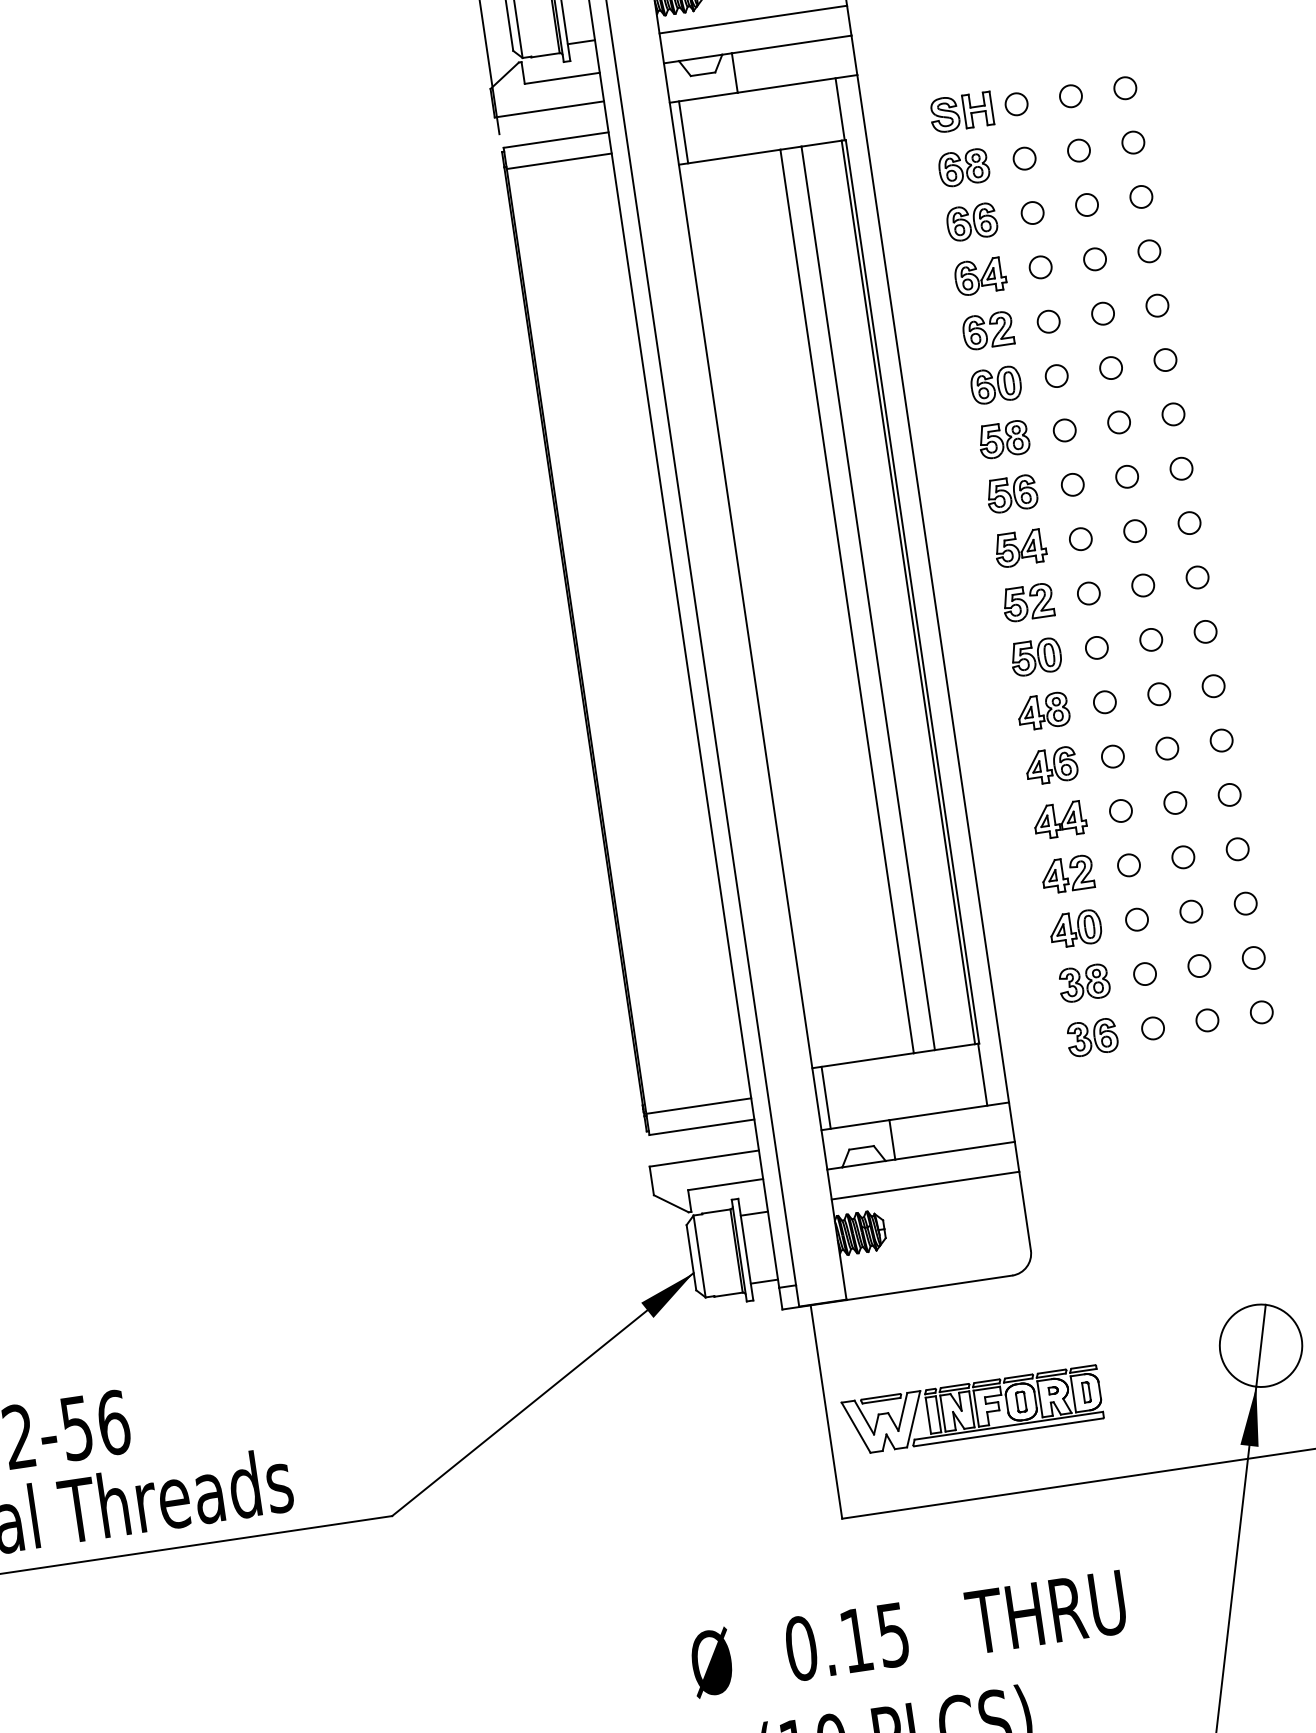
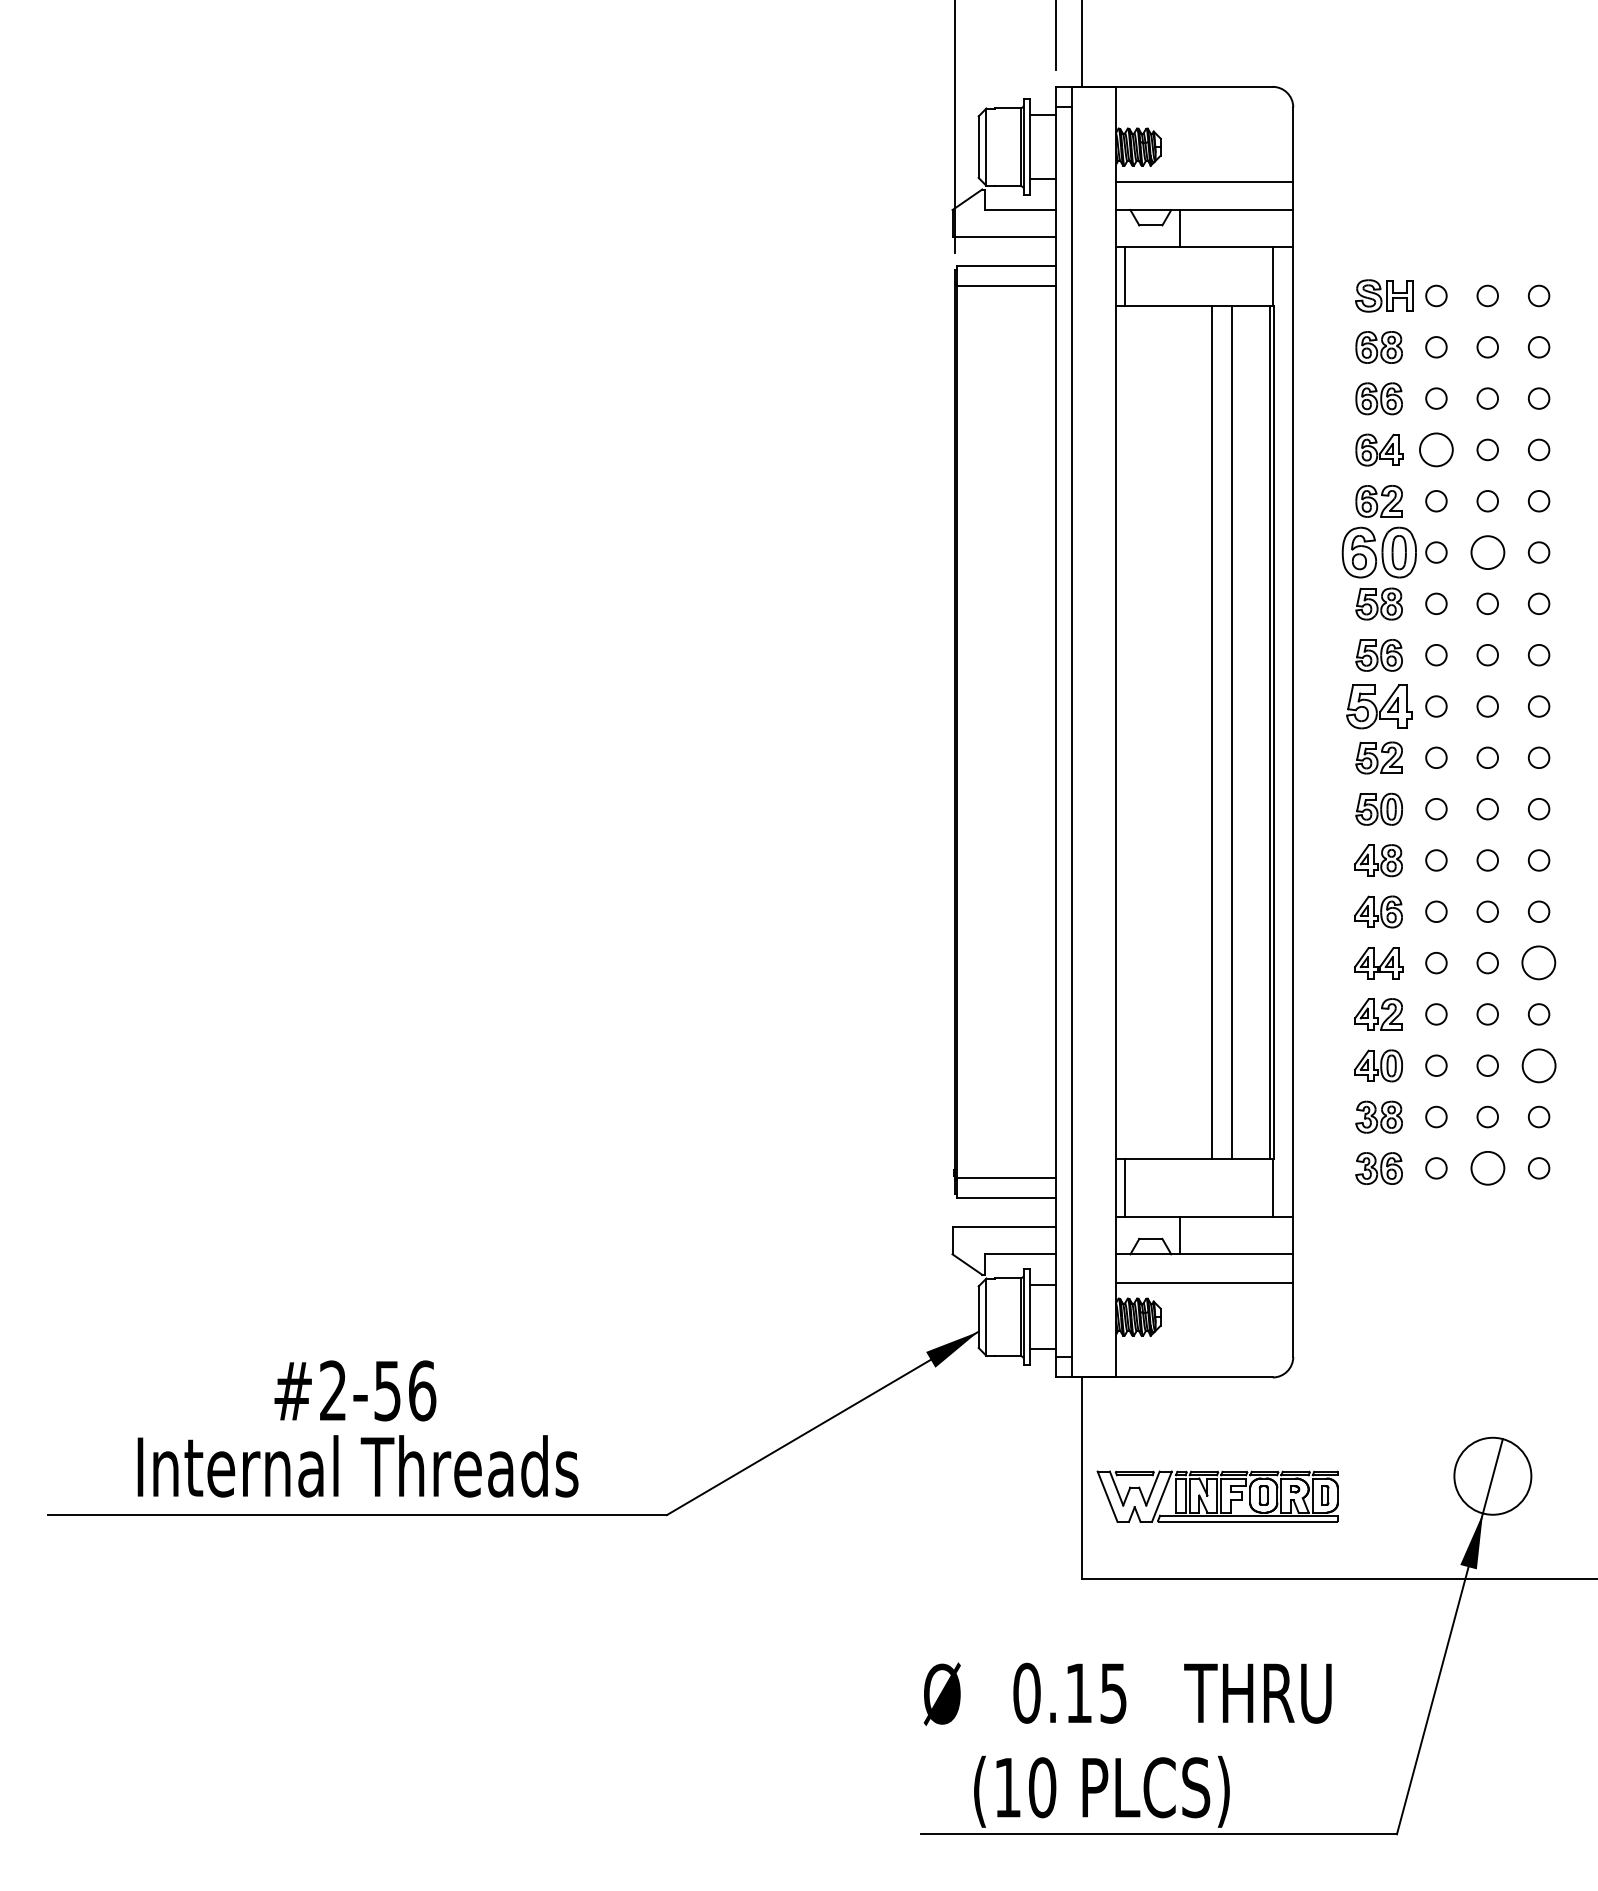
circle: (1040, 266) -> (1436, 449), size x1.6
circle: (1110, 368) -> (1487, 552), size x1.6
part: (995, 385) -> (1378, 552), size x1.6
part: (1020, 548) -> (1379, 706), size x1.4
circle: (1230, 795) -> (1539, 963), size x1.6
circle: (1245, 903) -> (1538, 1065), size x1.6
circle: (1207, 1020) -> (1487, 1168), size x1.6

